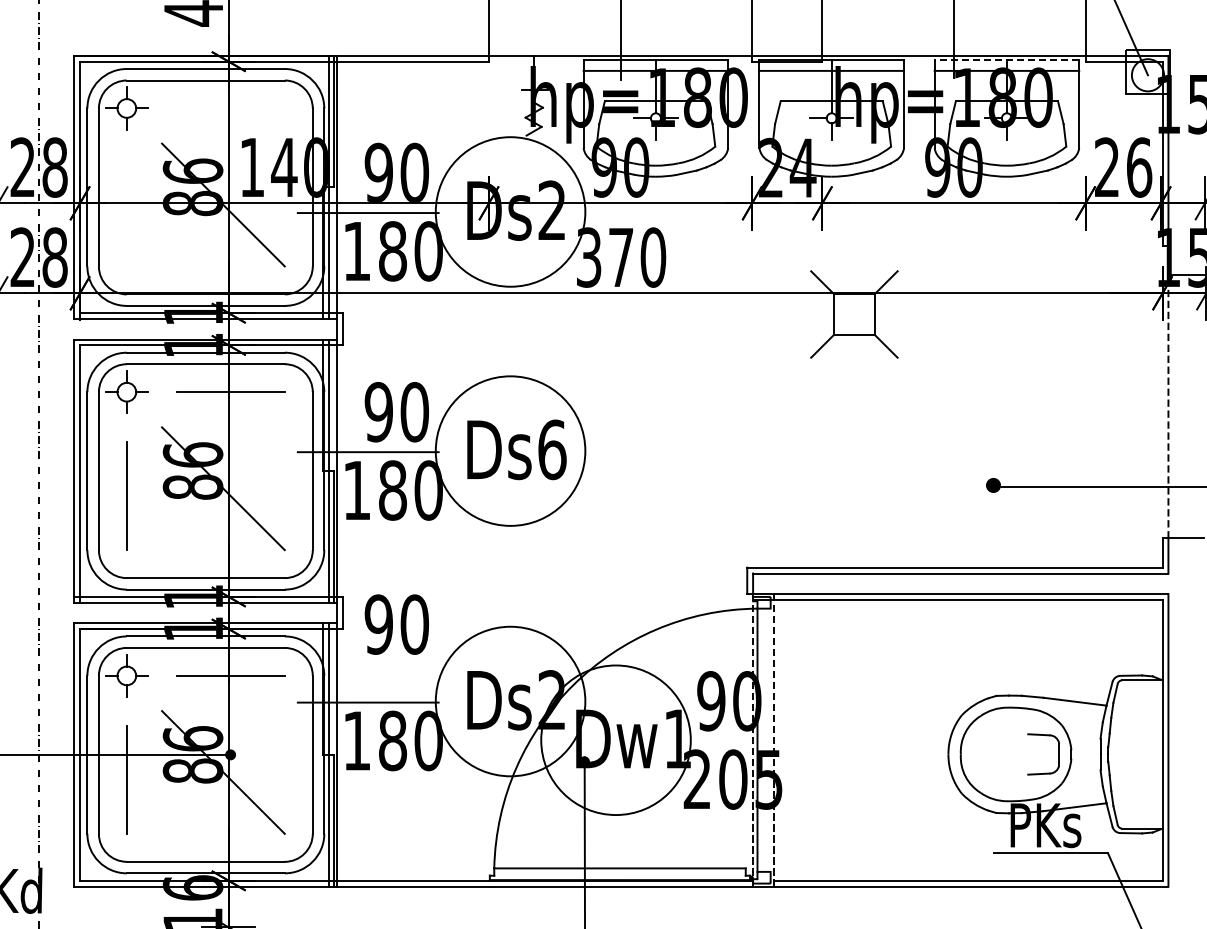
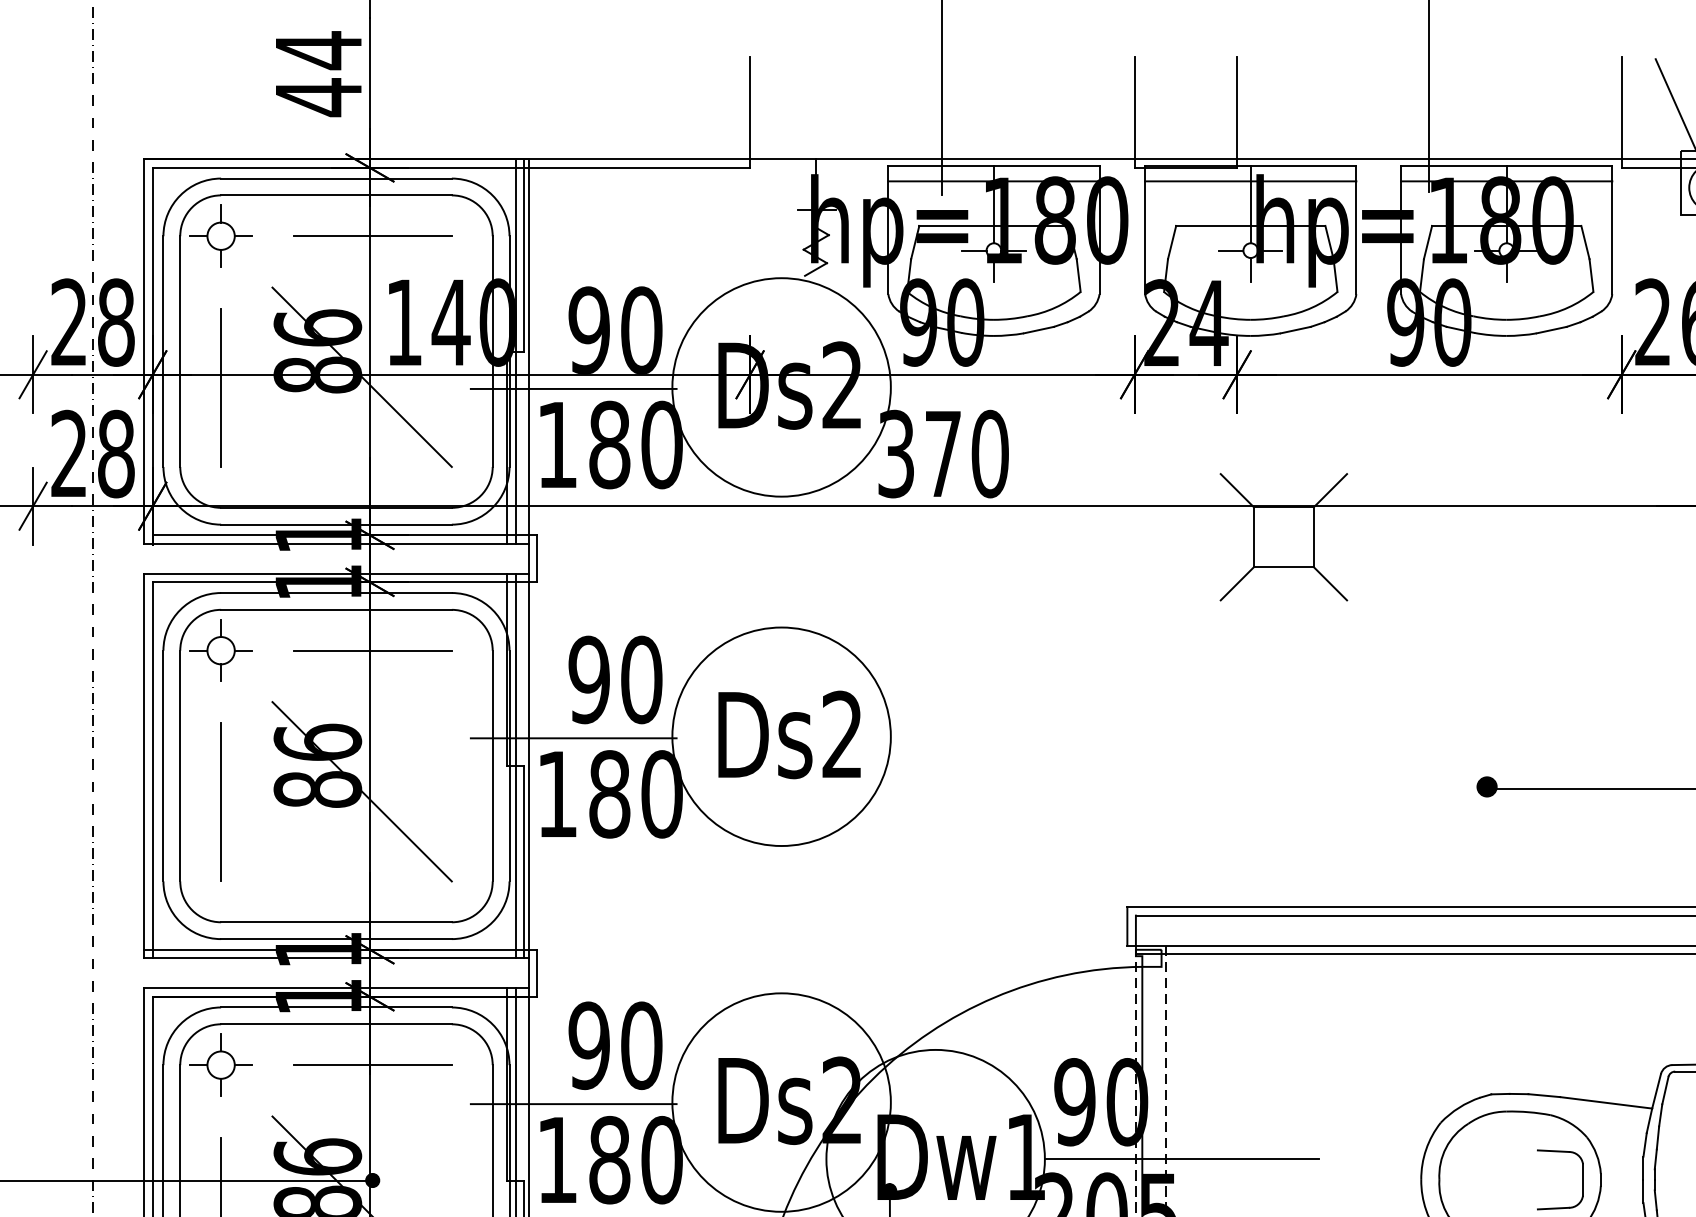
line: (1006, 60) -> (1506, 166), dashed -> solid
line: (230, 108) -> (372, 236), added
line: (126, 212) -> (220, 388), added
text: (552, 449) -> (842, 734), Ds6 -> Ds2
text: (396, 624) -> (614, 1045), moved
line: (784, 740) -> (1181, 1159), added

